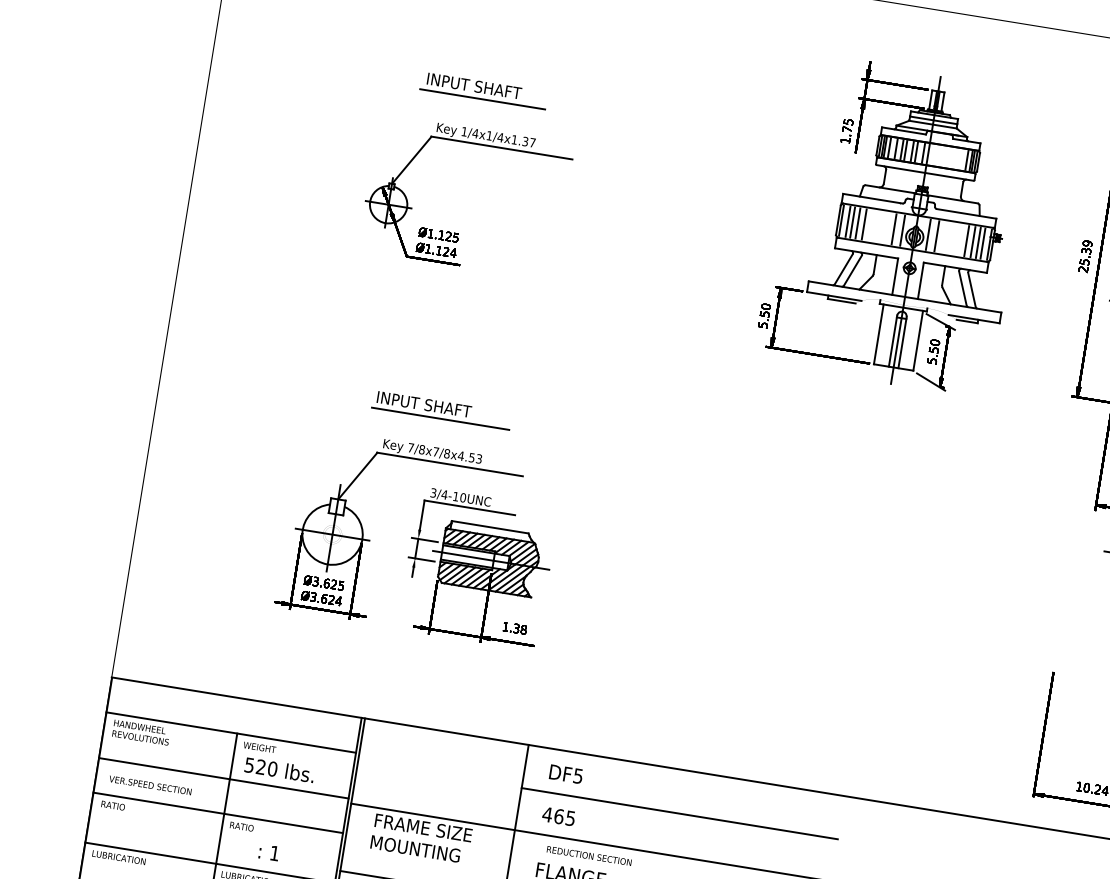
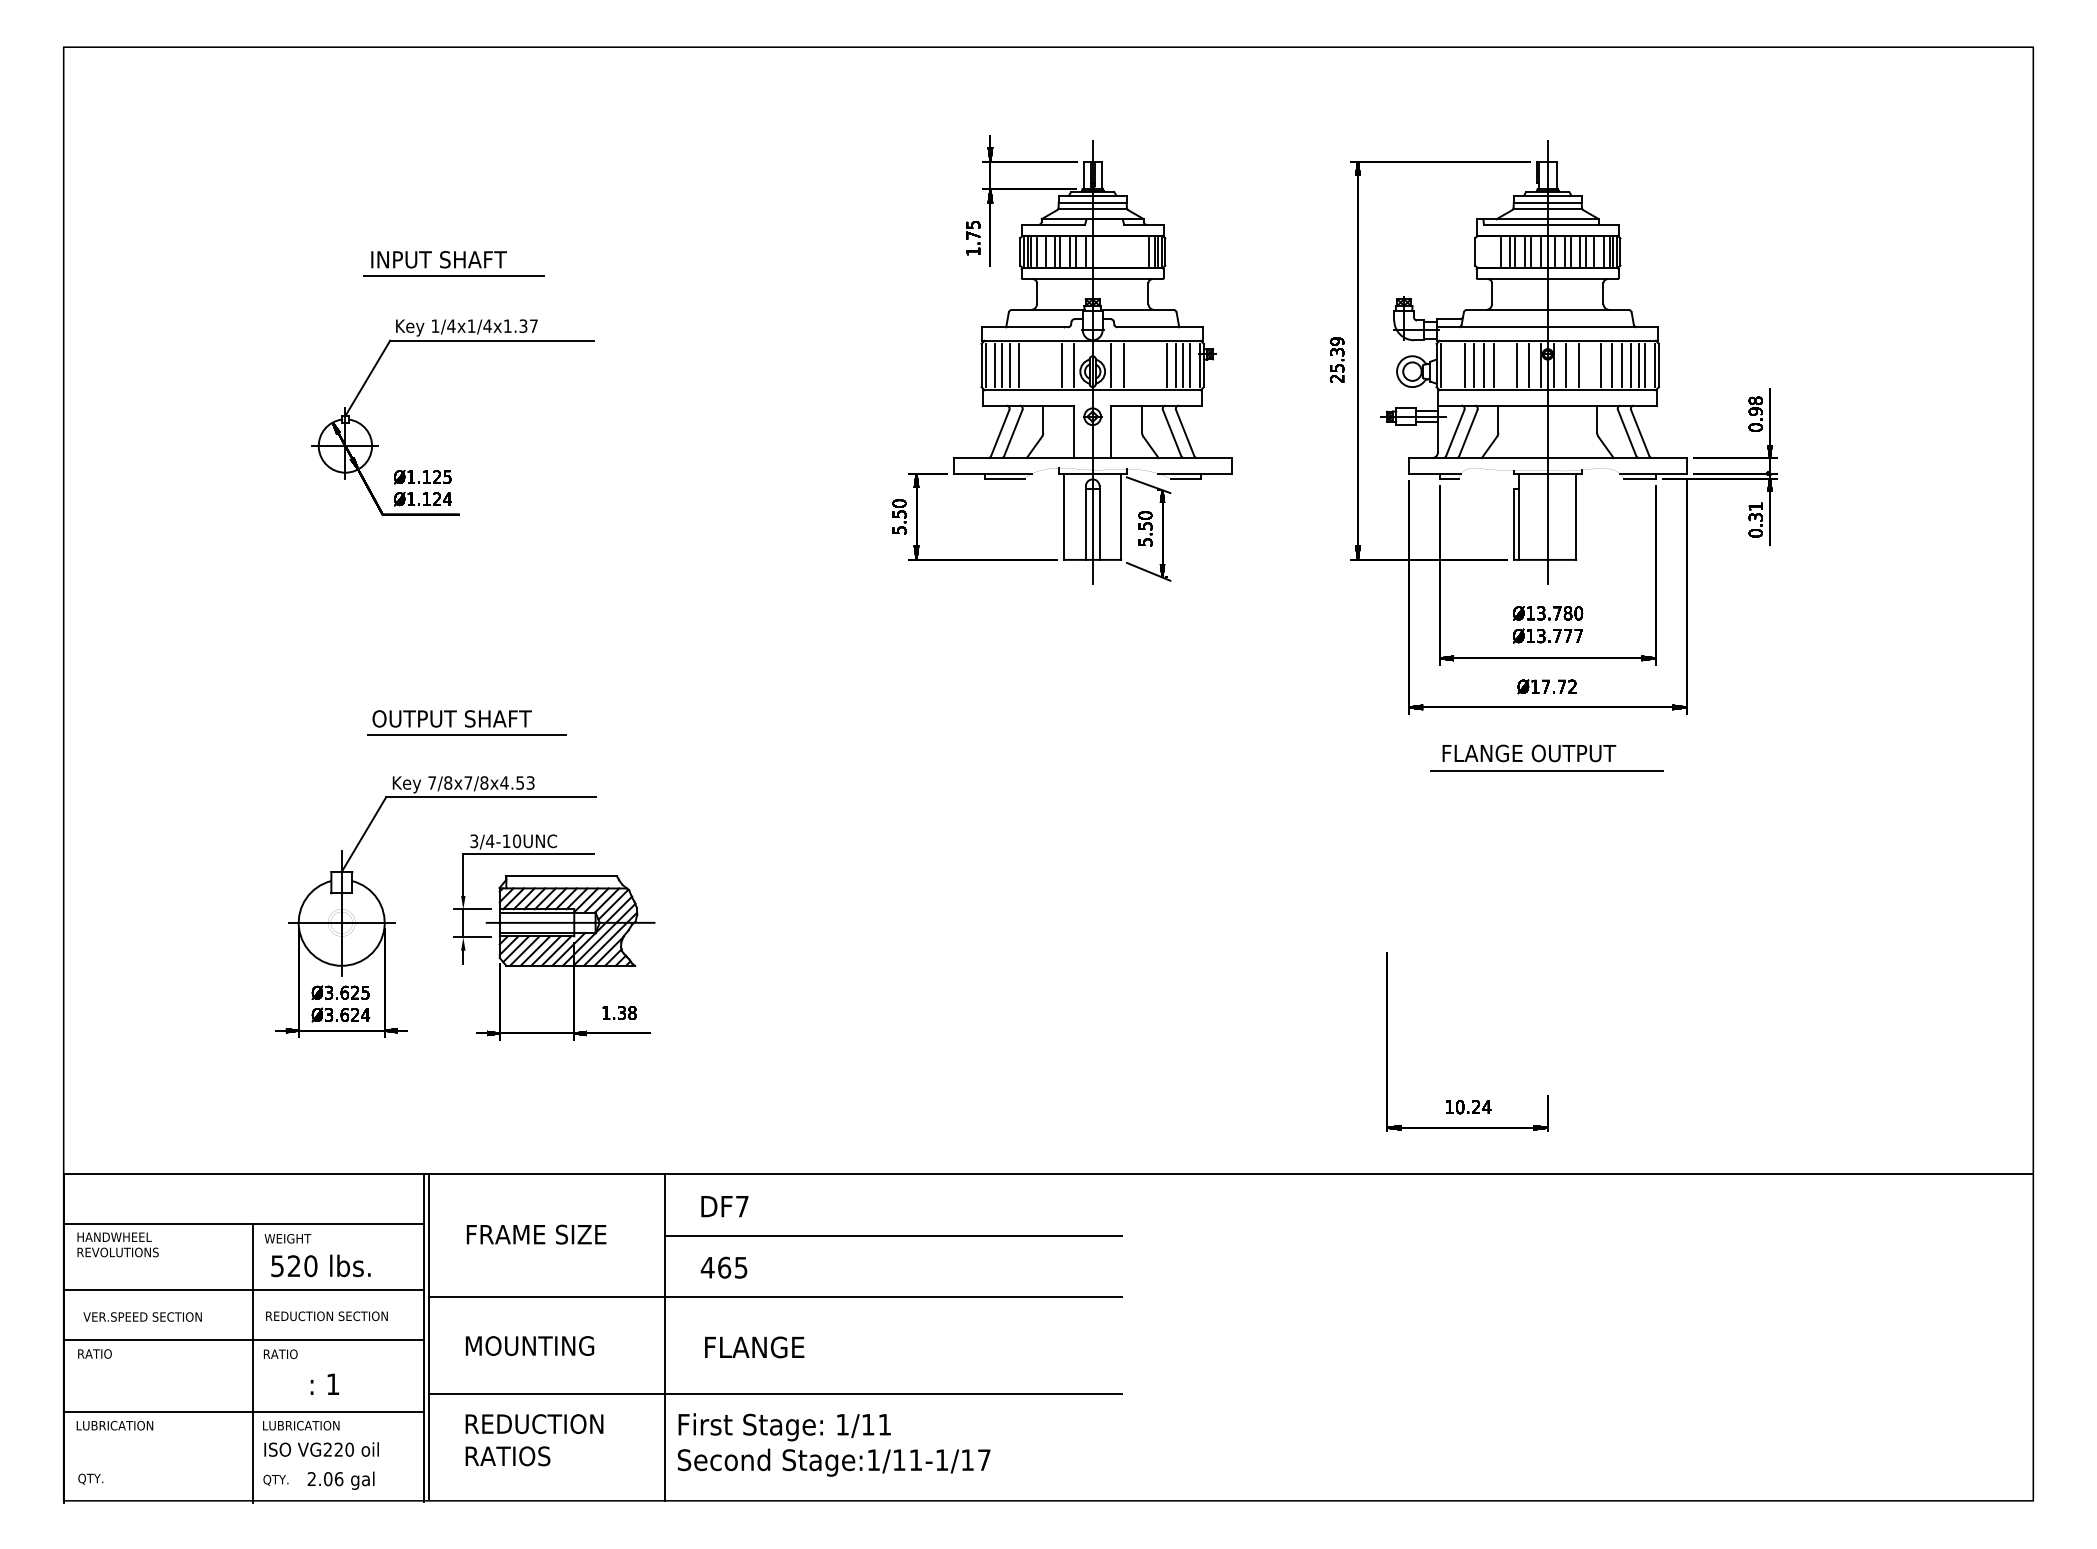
text: (431, 405) -> (451, 718), INPUT SHAFT -> OUTPUT SHAFT
text: (578, 776) -> (742, 1206), DF5 -> DF7
text: (423, 827) -> (536, 1234), moved
text: (588, 856) -> (326, 1316), moved

